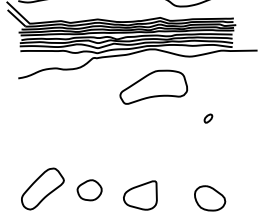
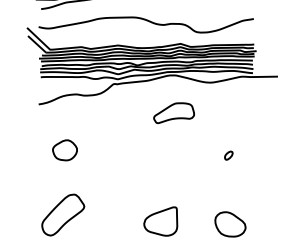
part: (153, 86) -> (173, 112), size x0.6
part: (208, 118) -> (228, 155), moved
part: (89, 190) -> (64, 150), moved

